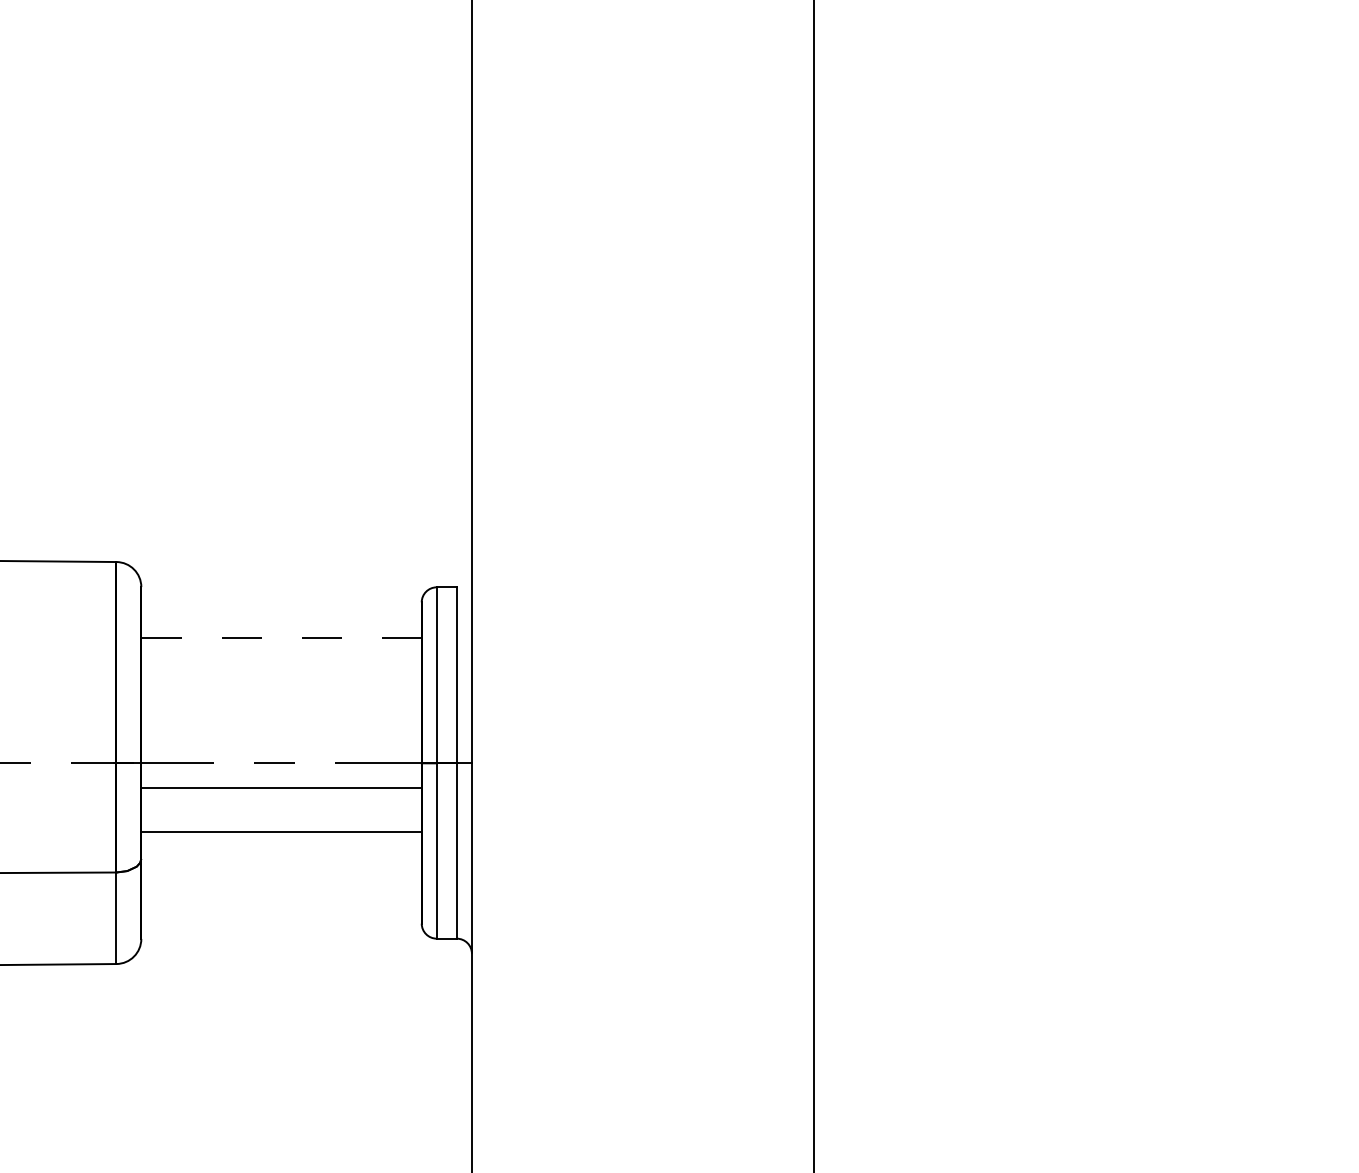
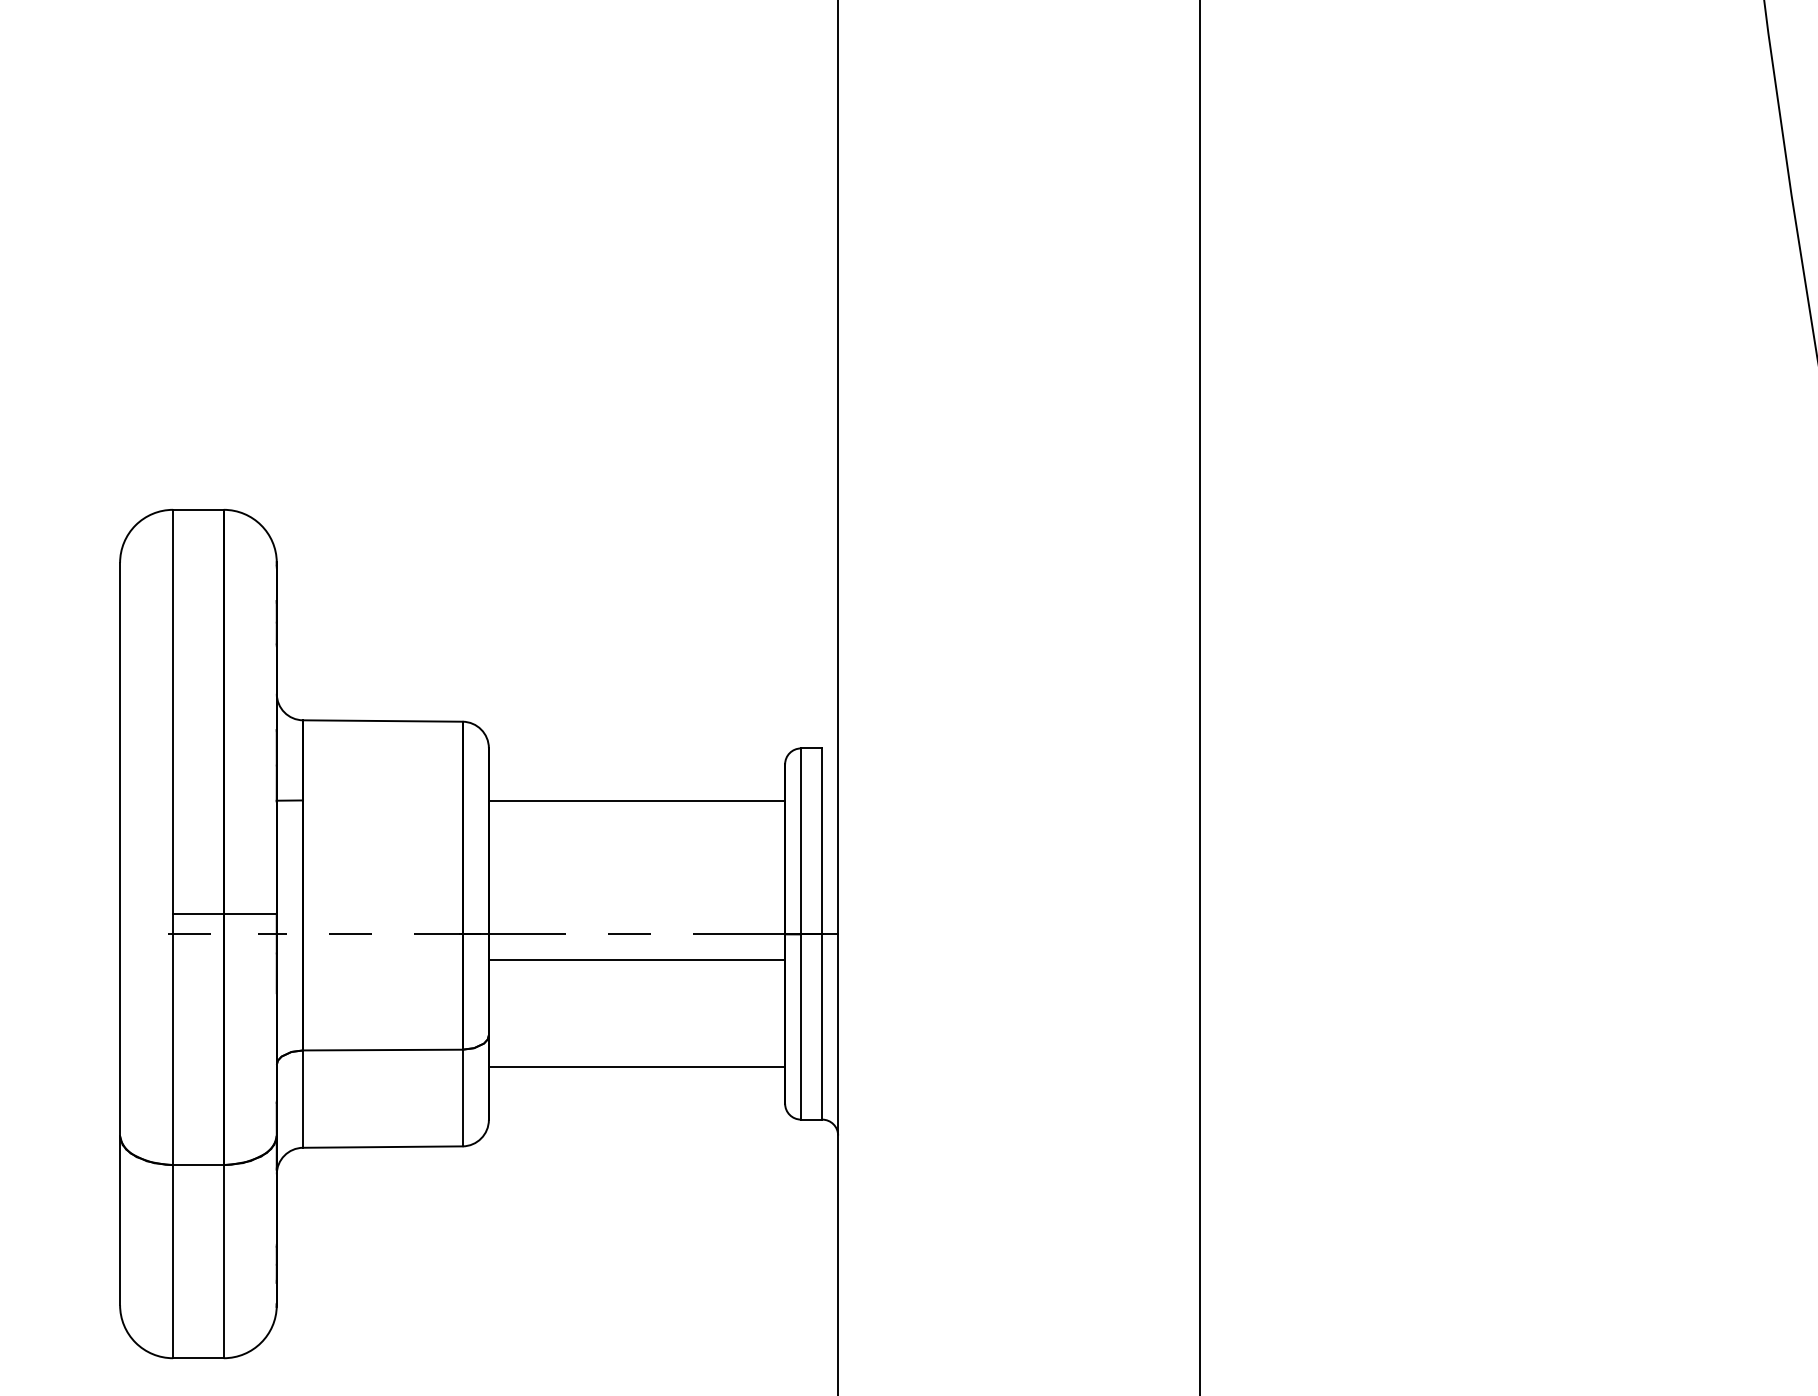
line: (282, 637) -> (637, 801), dashed -> solid
line: (281, 831) -> (636, 1066), moved

